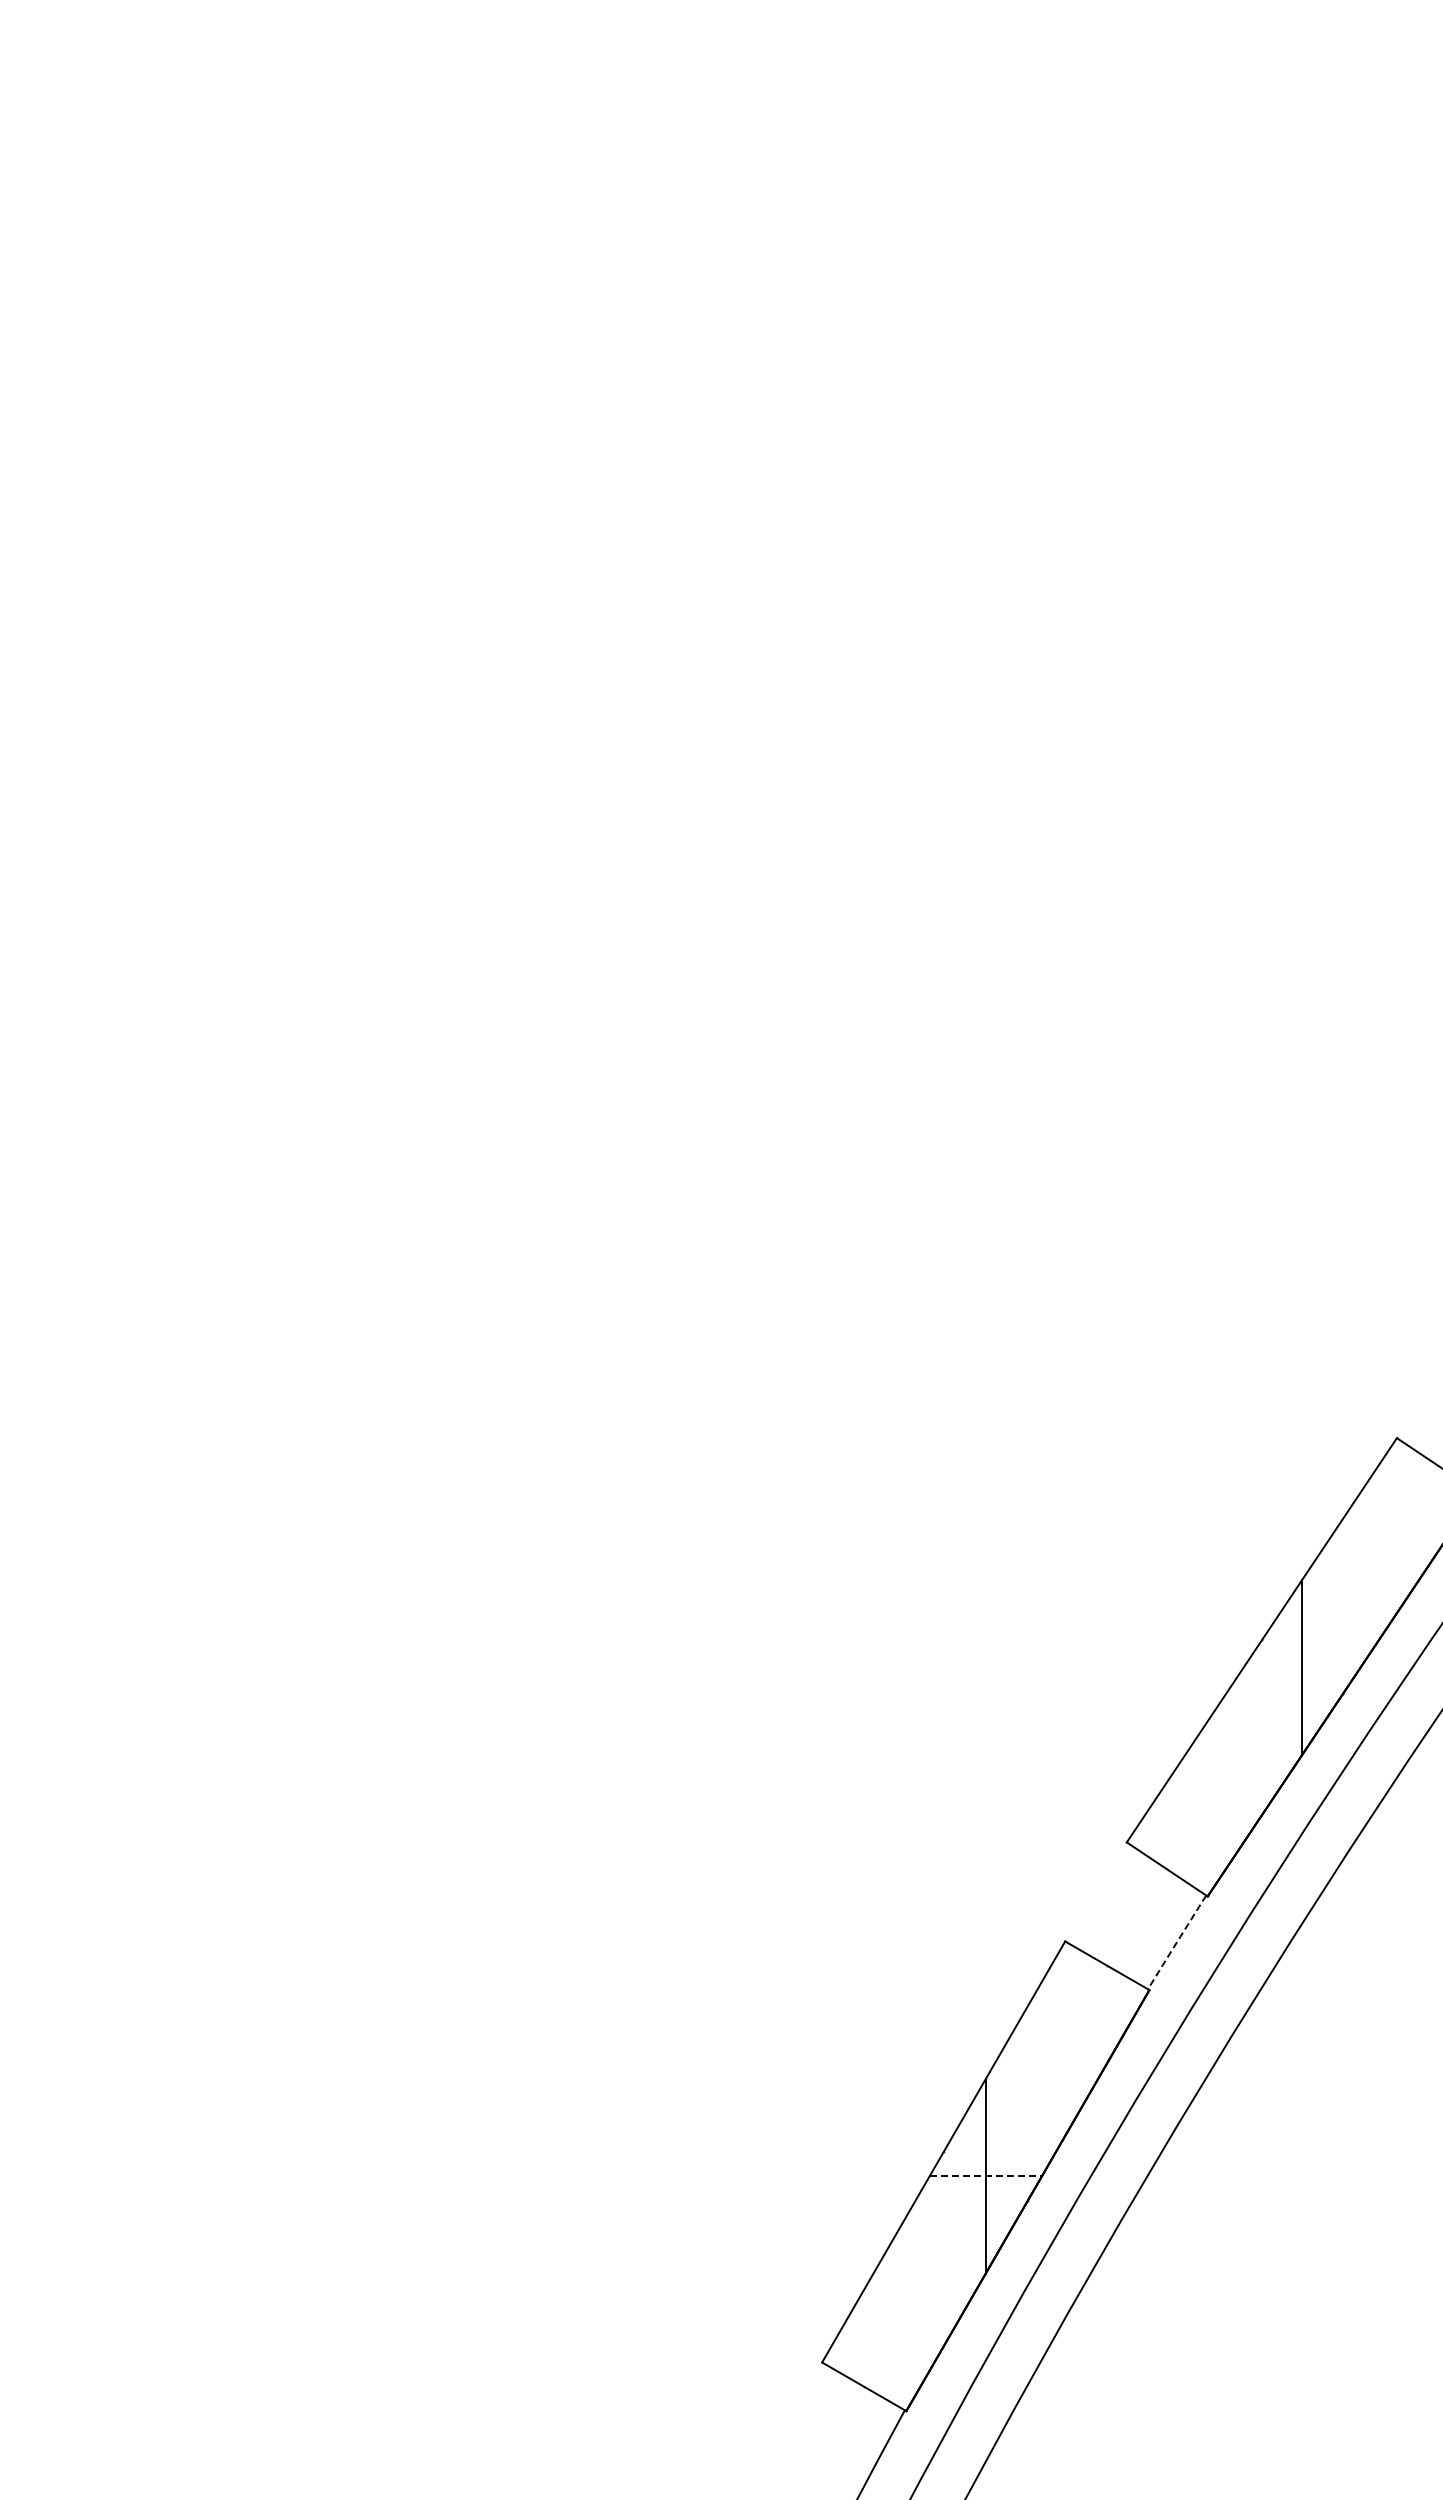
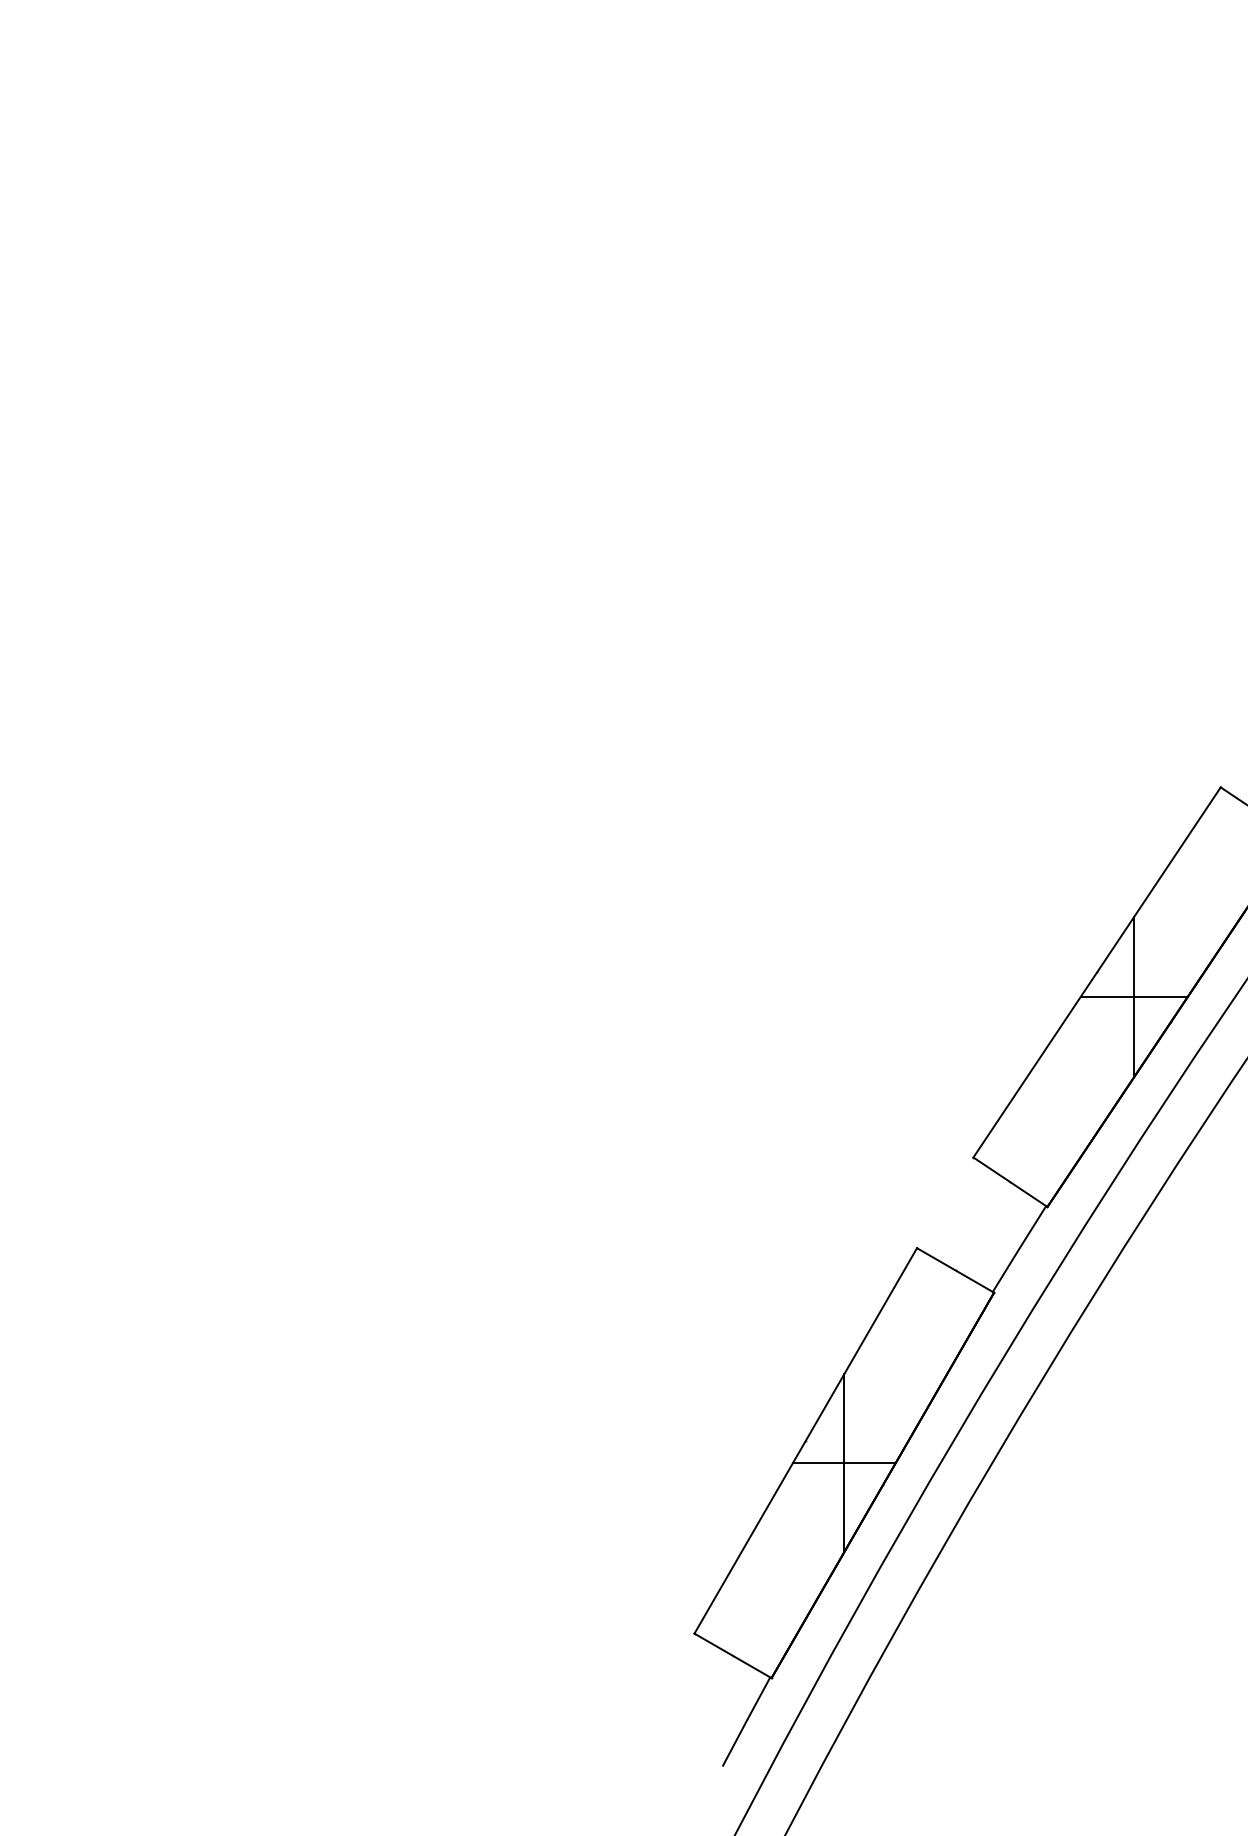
line: (1301, 1667) -> (1133, 997), added
arc: (1177, 1942) -> (1019, 1249), dashed -> solid
line: (986, 2176) -> (844, 1463), dashed -> solid

